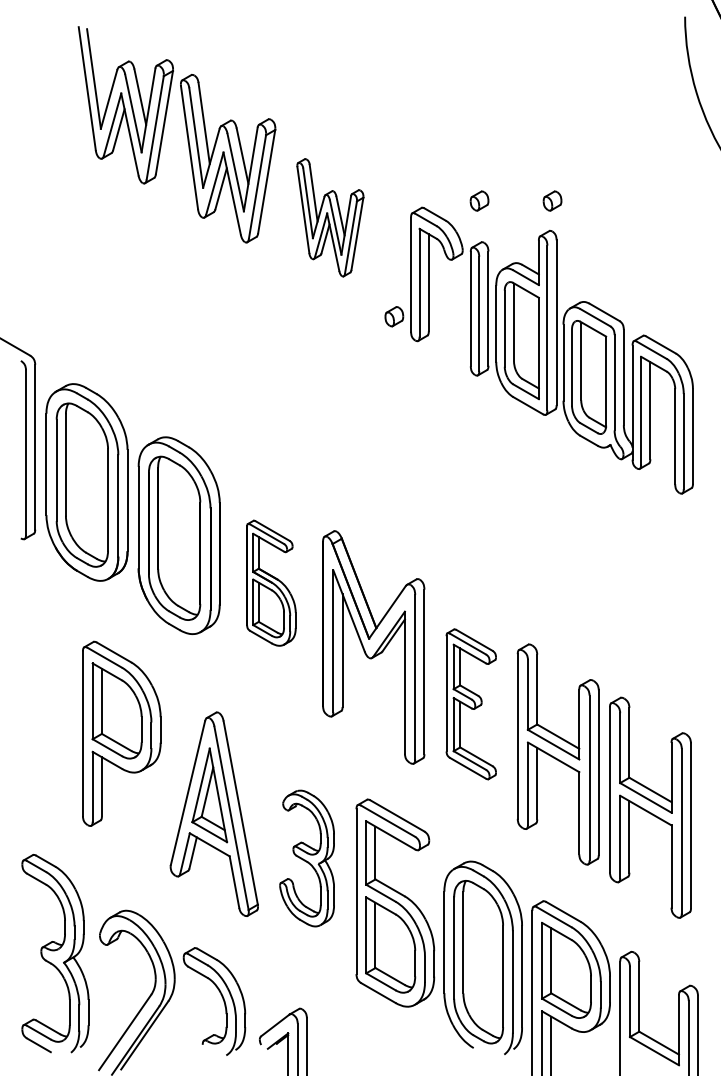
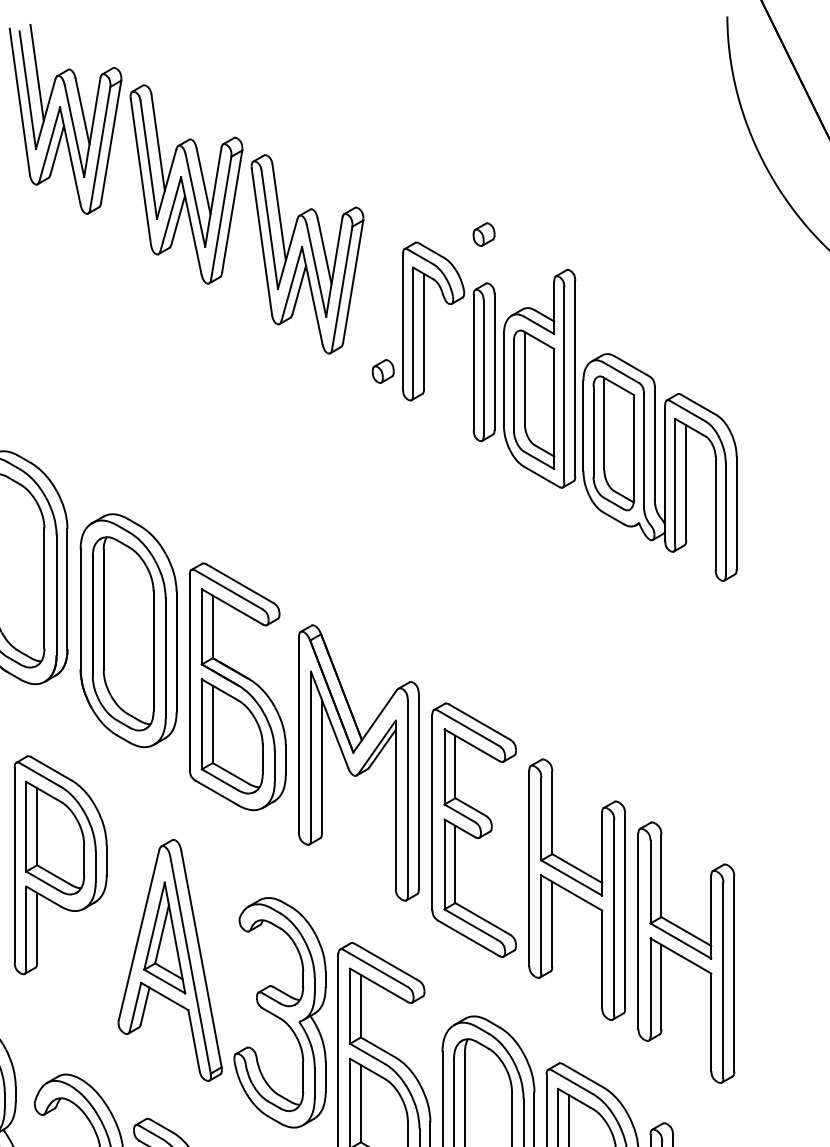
line: (101, 64) -> (36, 73), added
part: (552, 200) -> (570, 233), removed
part: (330, 217) -> (307, 254), size x1.43
part: (271, 583) -> (237, 687), size x1.67
part: (471, 704) -> (474, 830), size x1.43
part: (306, 858) -> (279, 1012), size x1.43

